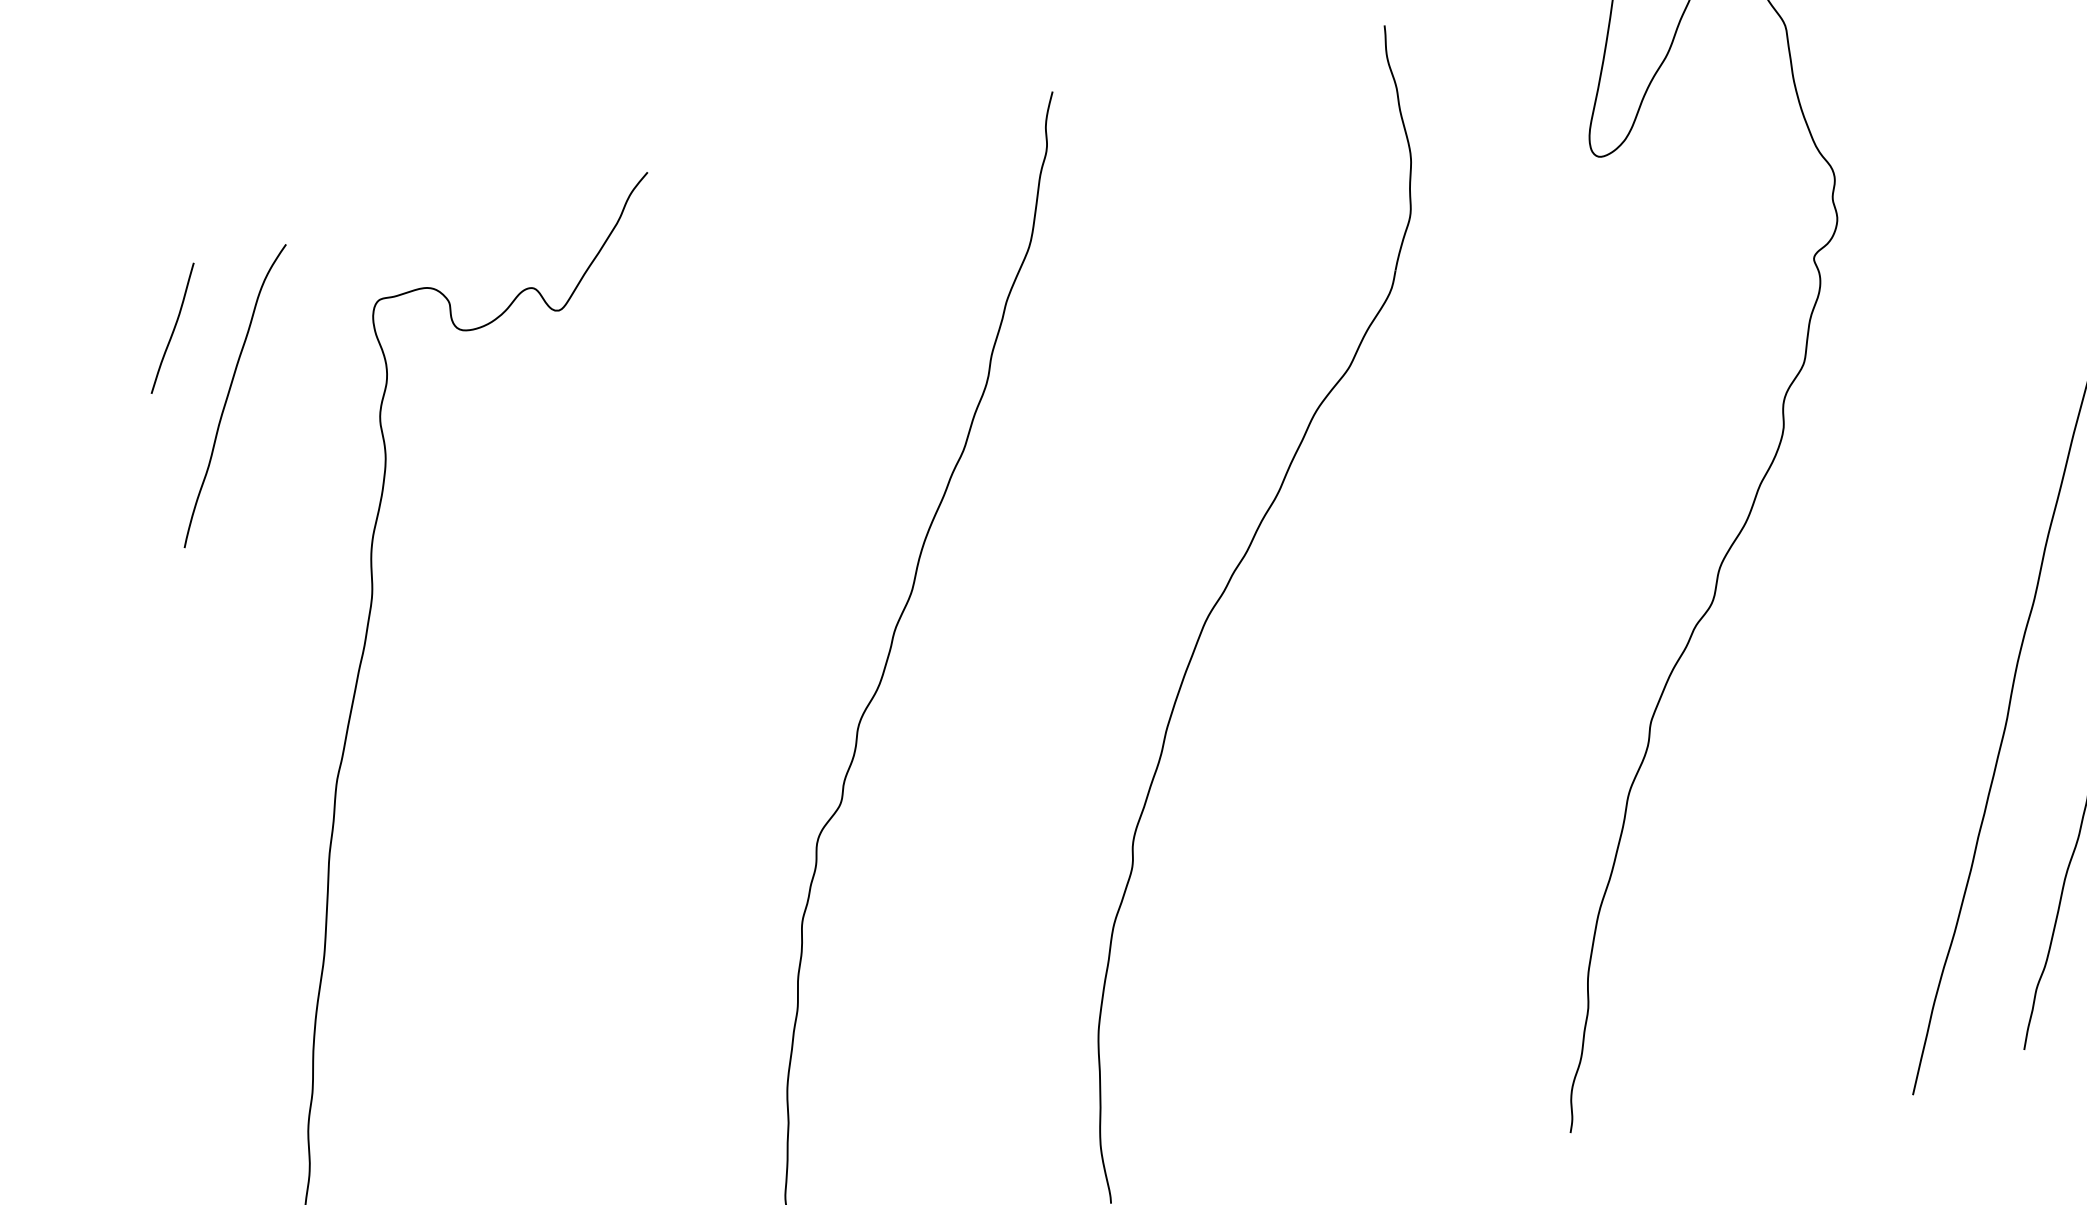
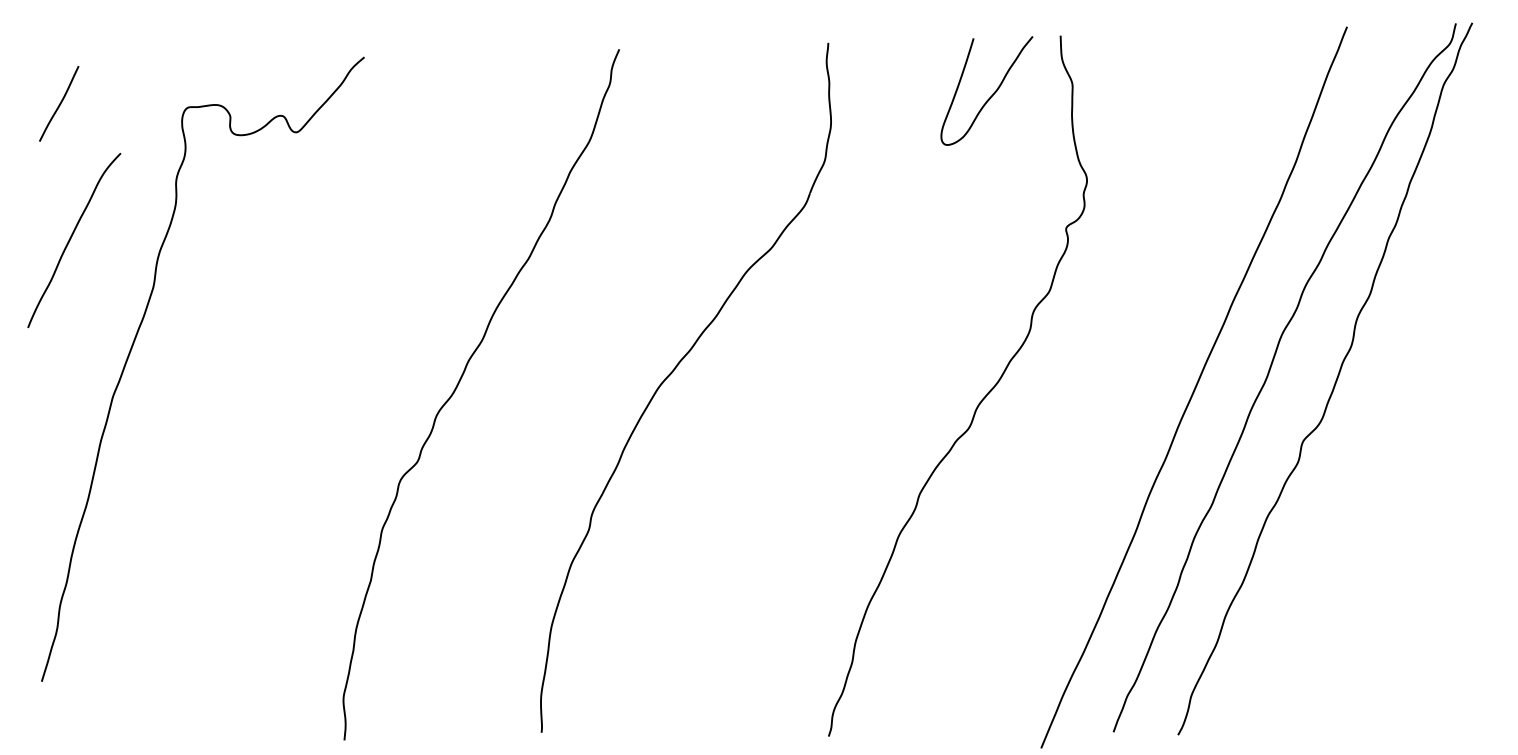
curve: (230, 393) -> (71, 238), moved

